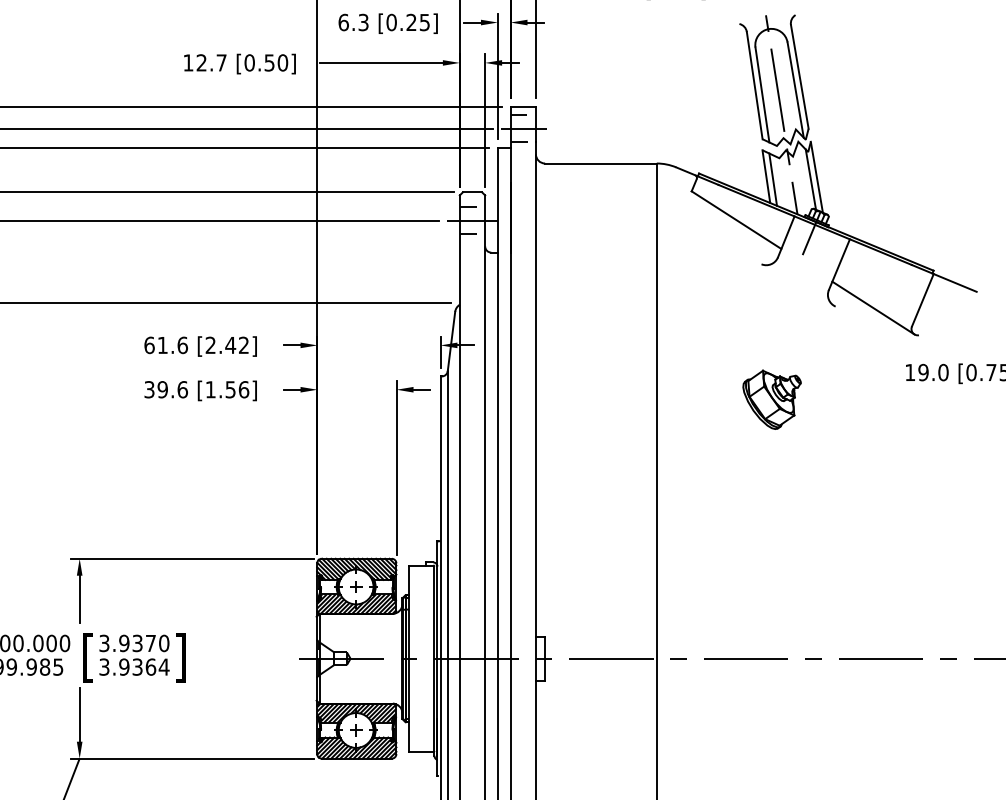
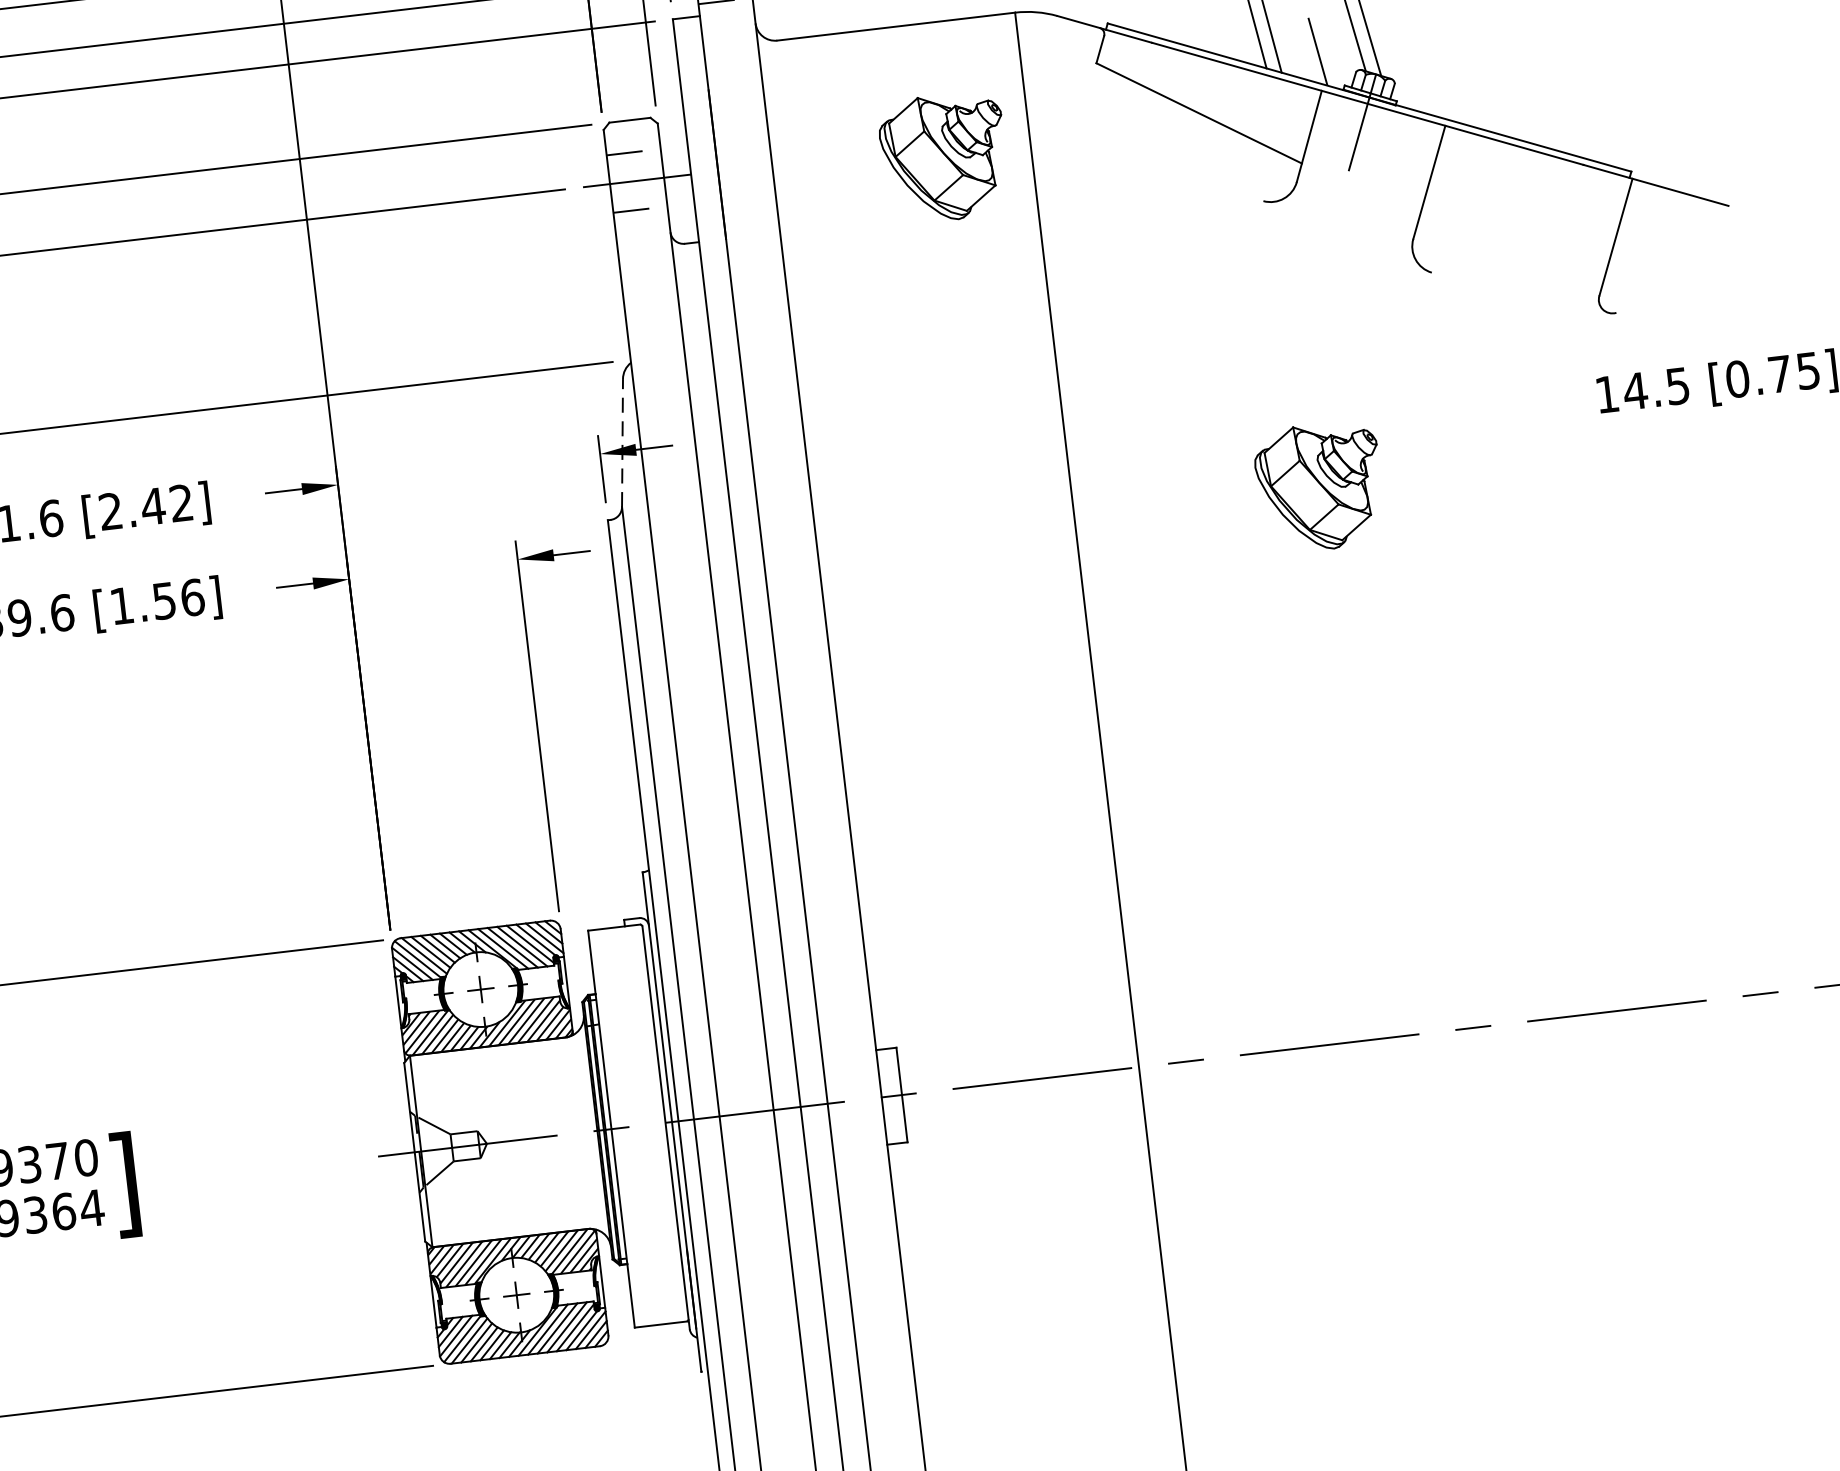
part: (615, 226) -> (942, 157), added
line: (873, 307) -> (1512, 265), removed
line: (451, 341) -> (622, 443), solid -> dashed
text: (933, 372) -> (1656, 388), 19.0 -> 14.5

